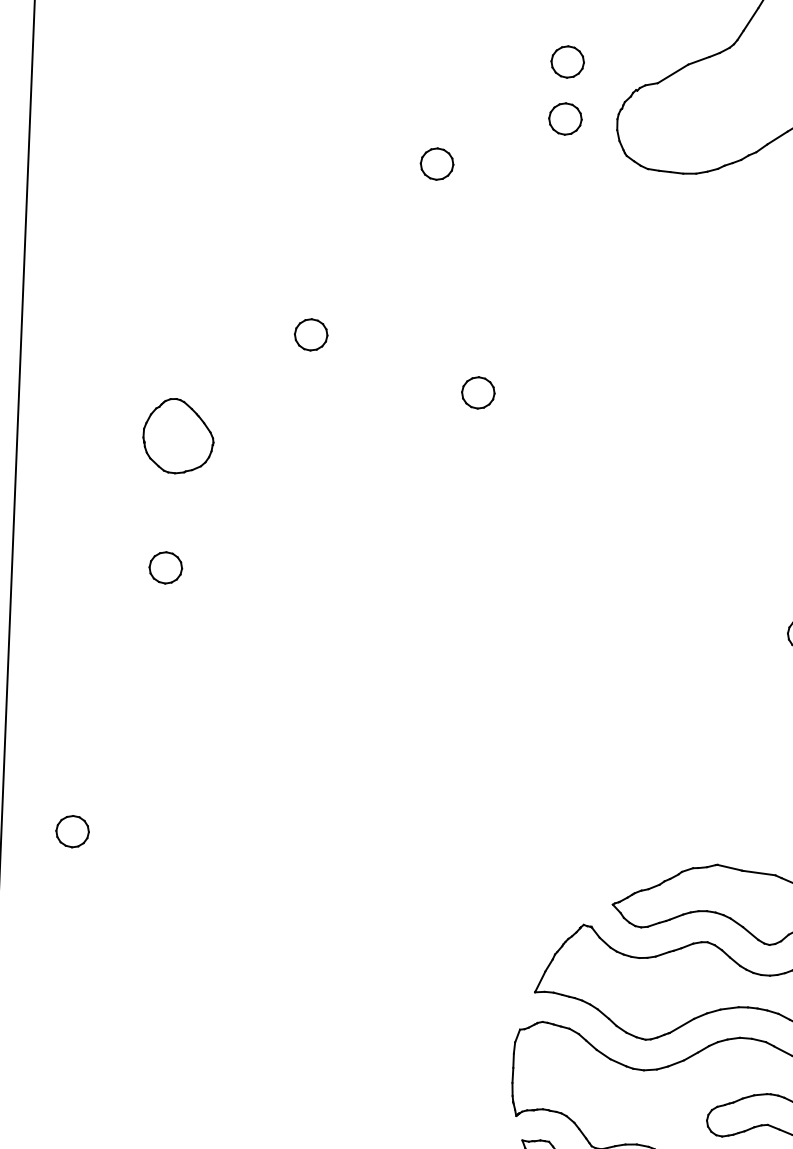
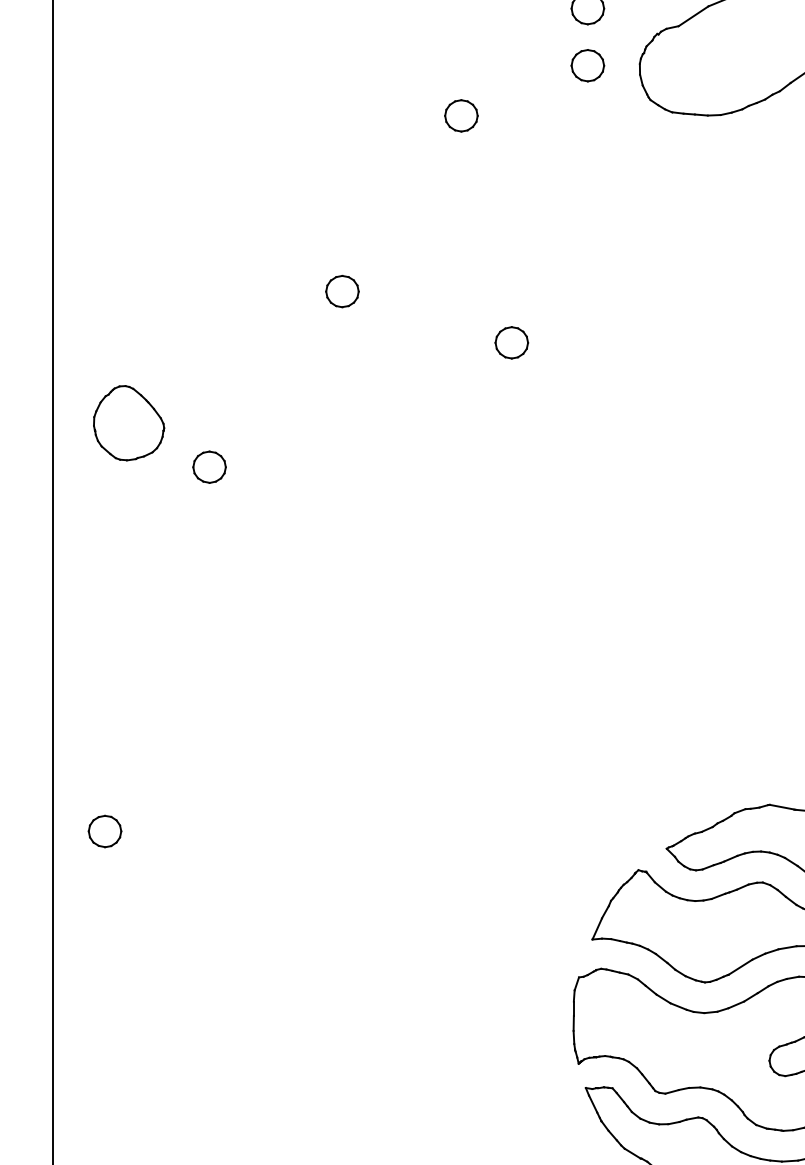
part: (179, 436) -> (129, 423), moved
part: (165, 567) -> (209, 466), moved
part: (72, 831) -> (104, 831), moved

